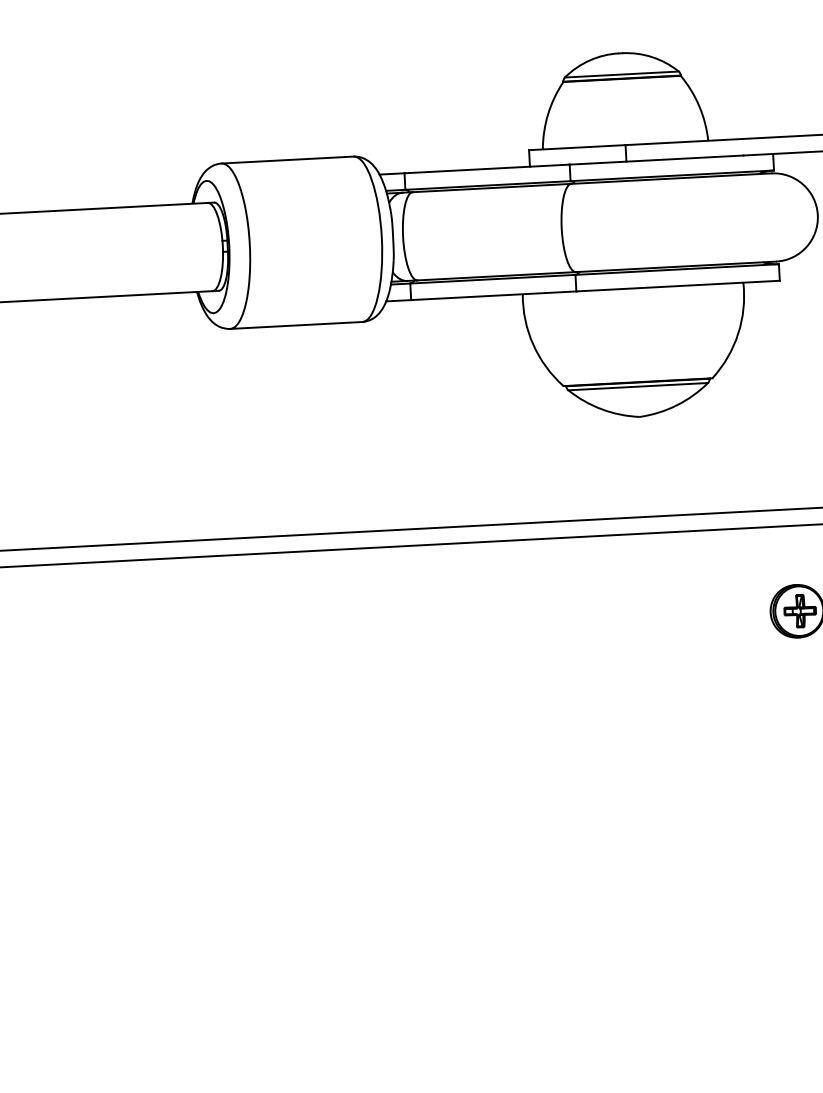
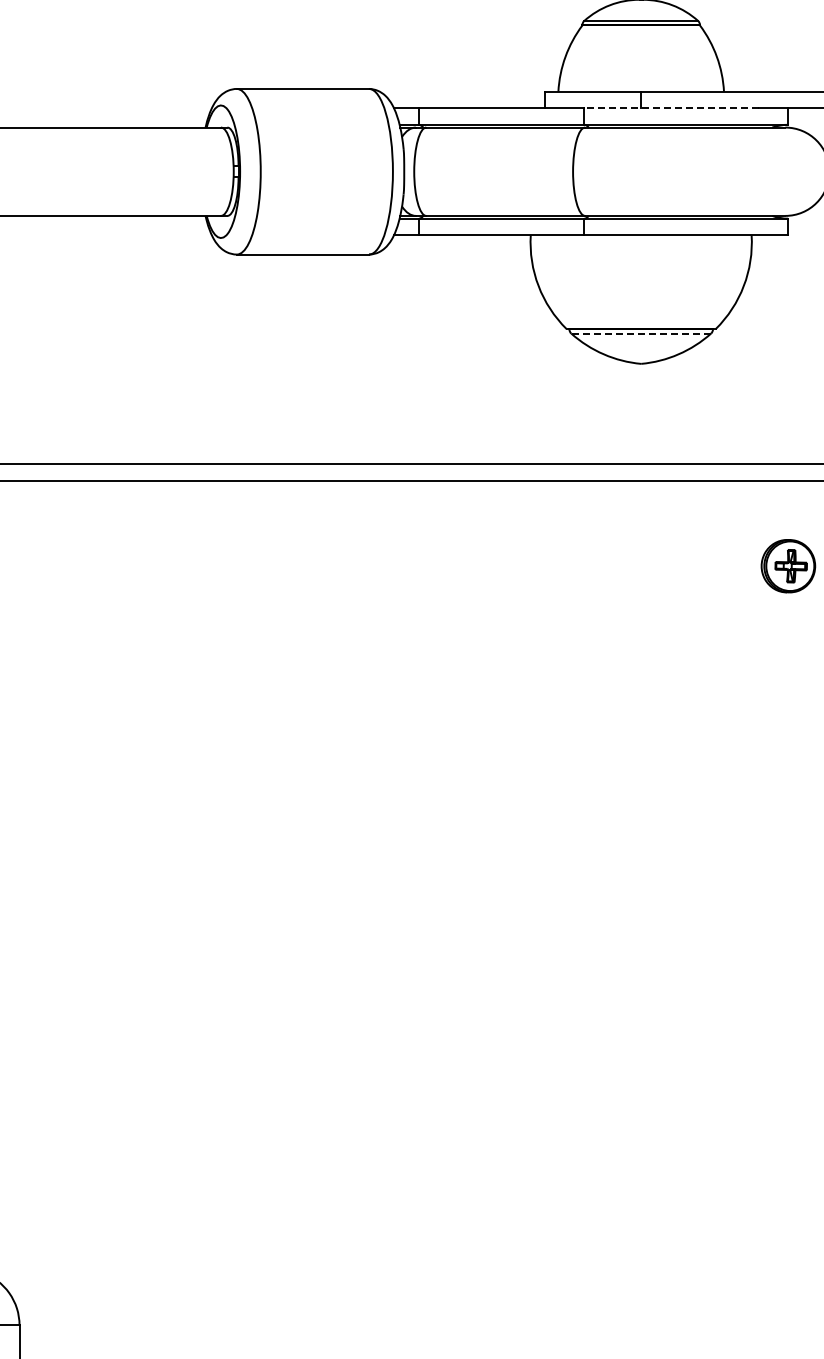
line: (655, 160) -> (670, 108), solid -> dashed
line: (638, 386) -> (641, 333), solid -> dashed

